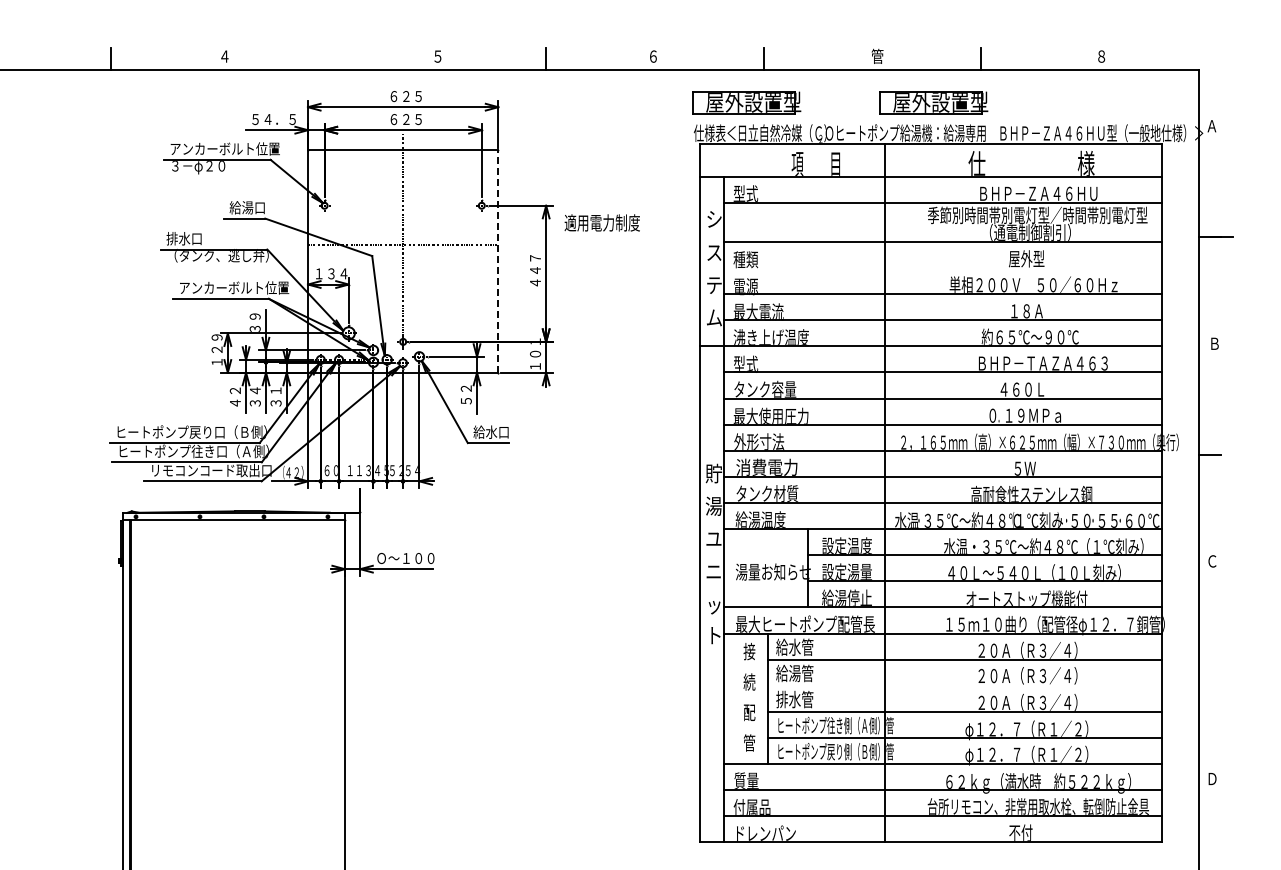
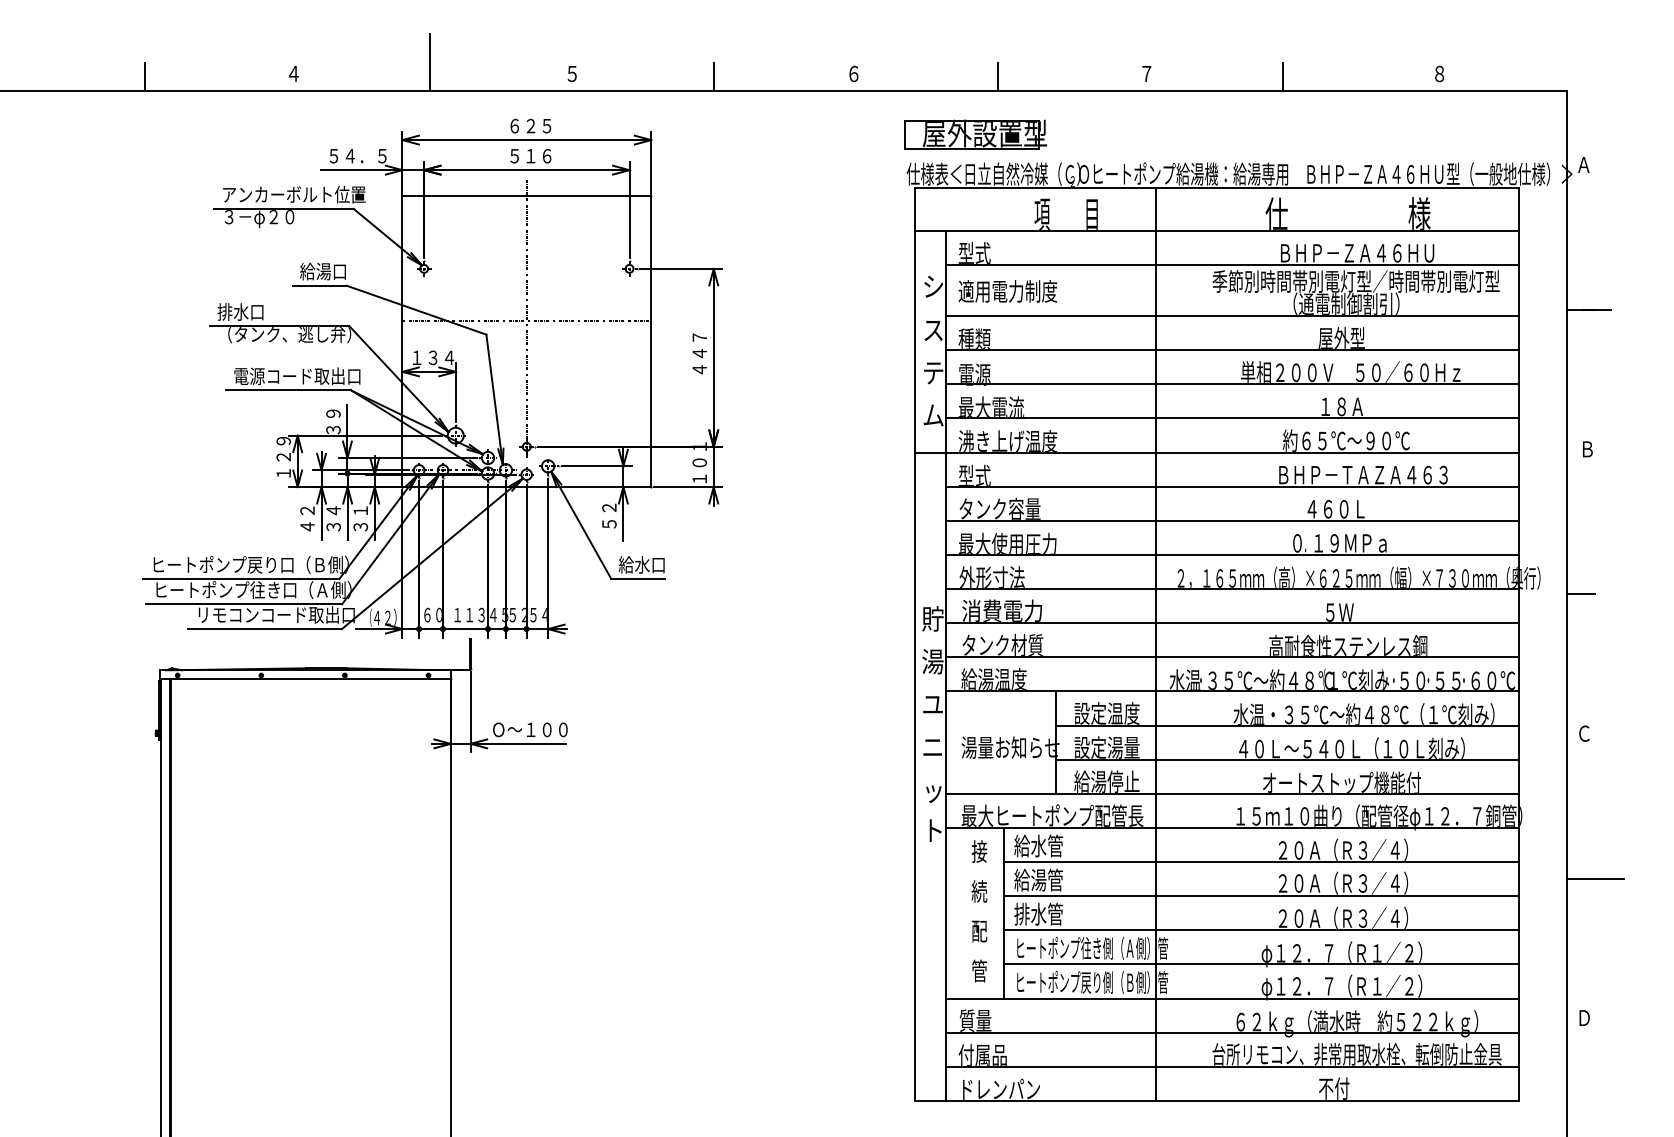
line: (328, 47) -> (429, 62), added
text: (877, 55) -> (1146, 72), 管 -> ７
part: (933, 102) -> (1219, 133), removed
text: (405, 119) -> (529, 156), ６２５ -> ５１６
text: (601, 222) -> (1006, 290), moved
line: (498, 261) -> (651, 341), dashed -> solid
line: (943, 267) -> (1232, 349), added
text: (234, 287) -> (306, 375), アンカーボルト位置 -> 電源コード取出口
line: (1220, 672) -> (1595, 878), added
line: (965, 685) -> (1261, 895), added

